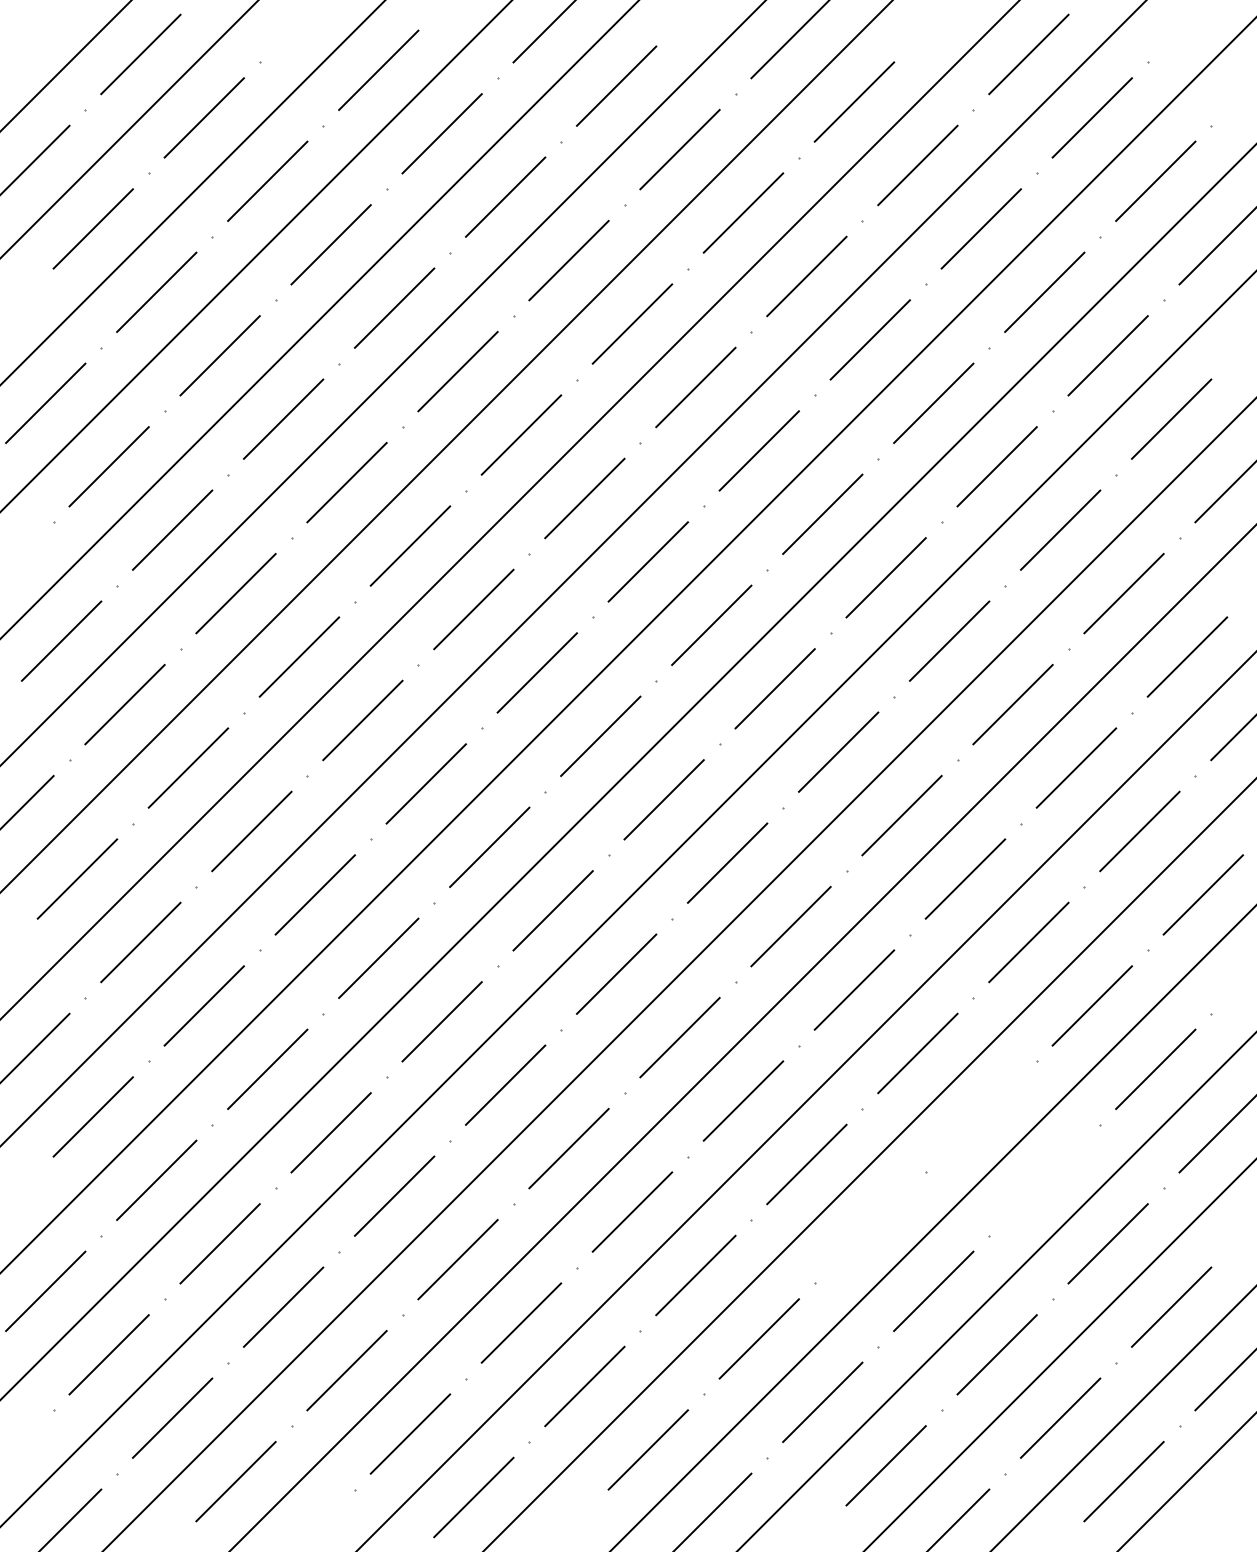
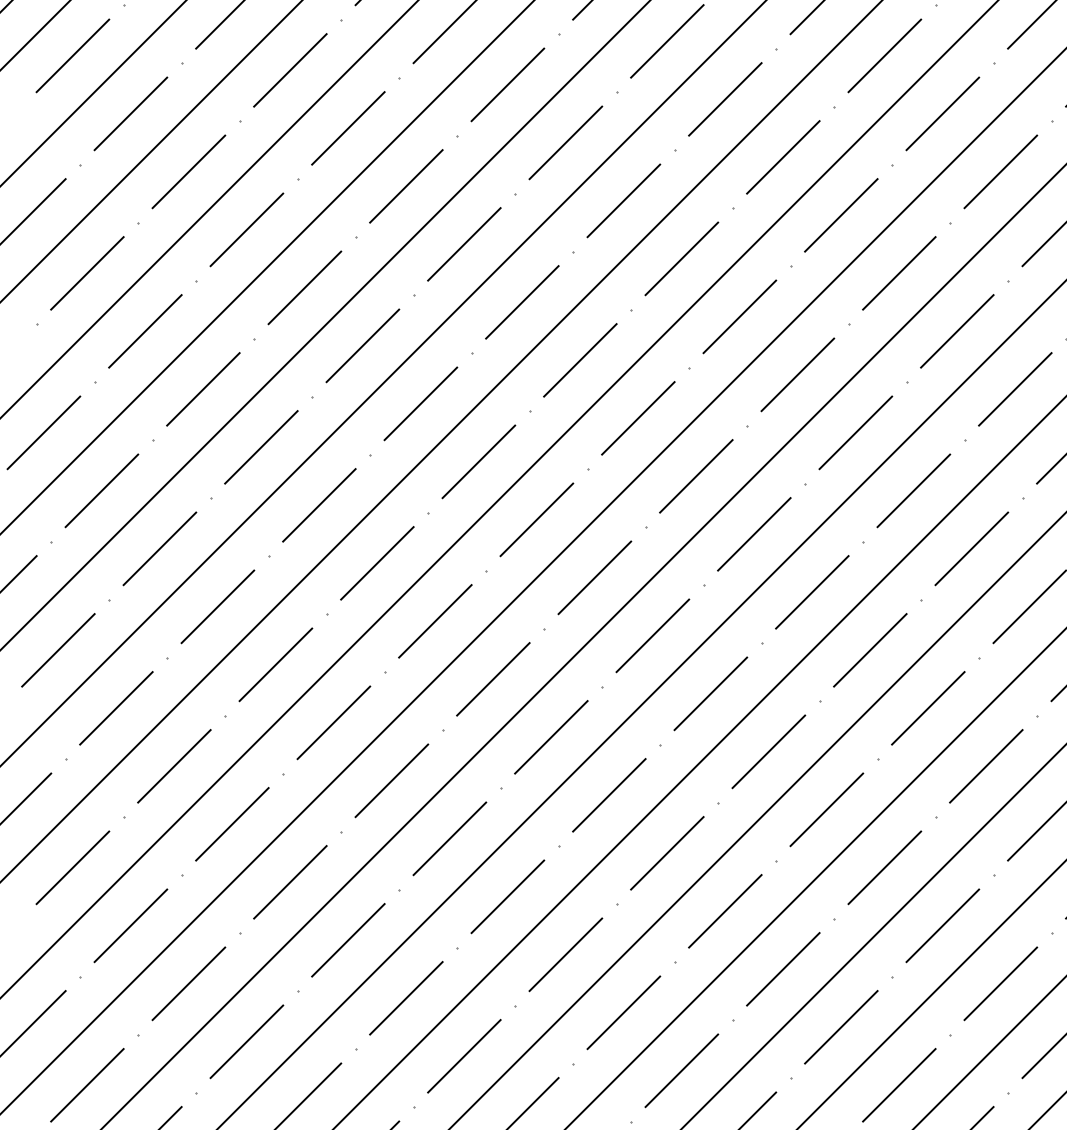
line: (980, 1116) -> (884, 867), added
line: (1044, 1180) -> (942, 925), added
line: (869, 1227) -> (782, 968), added

